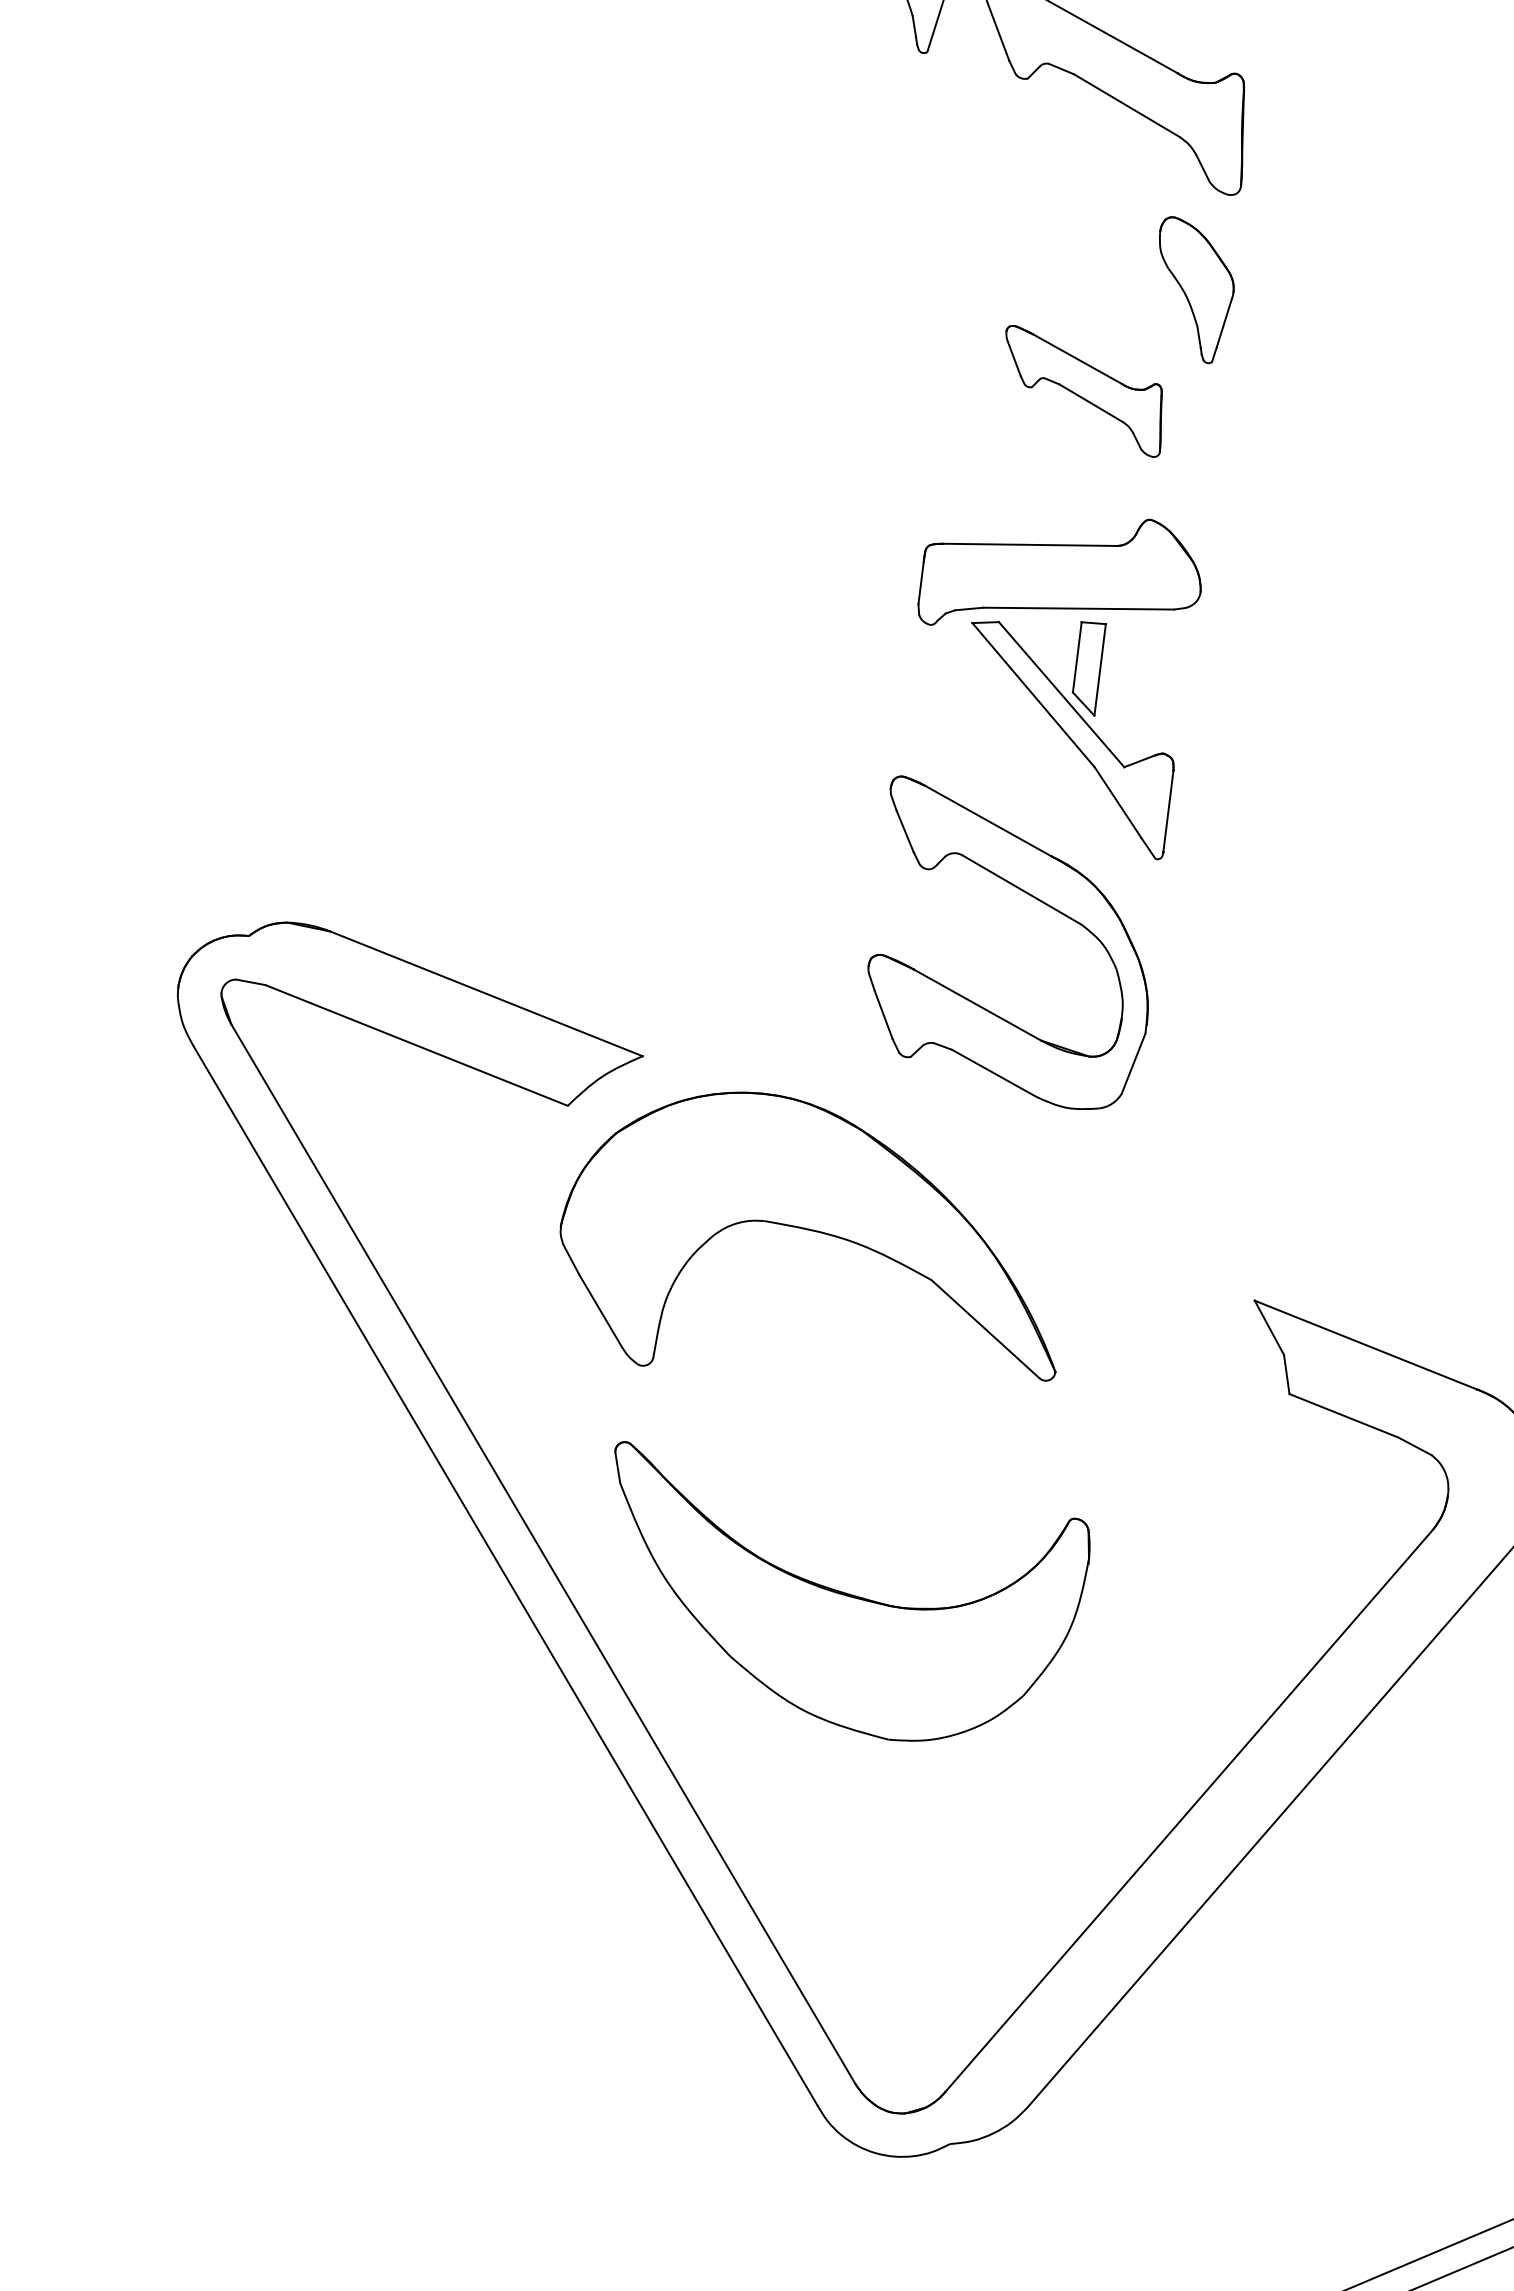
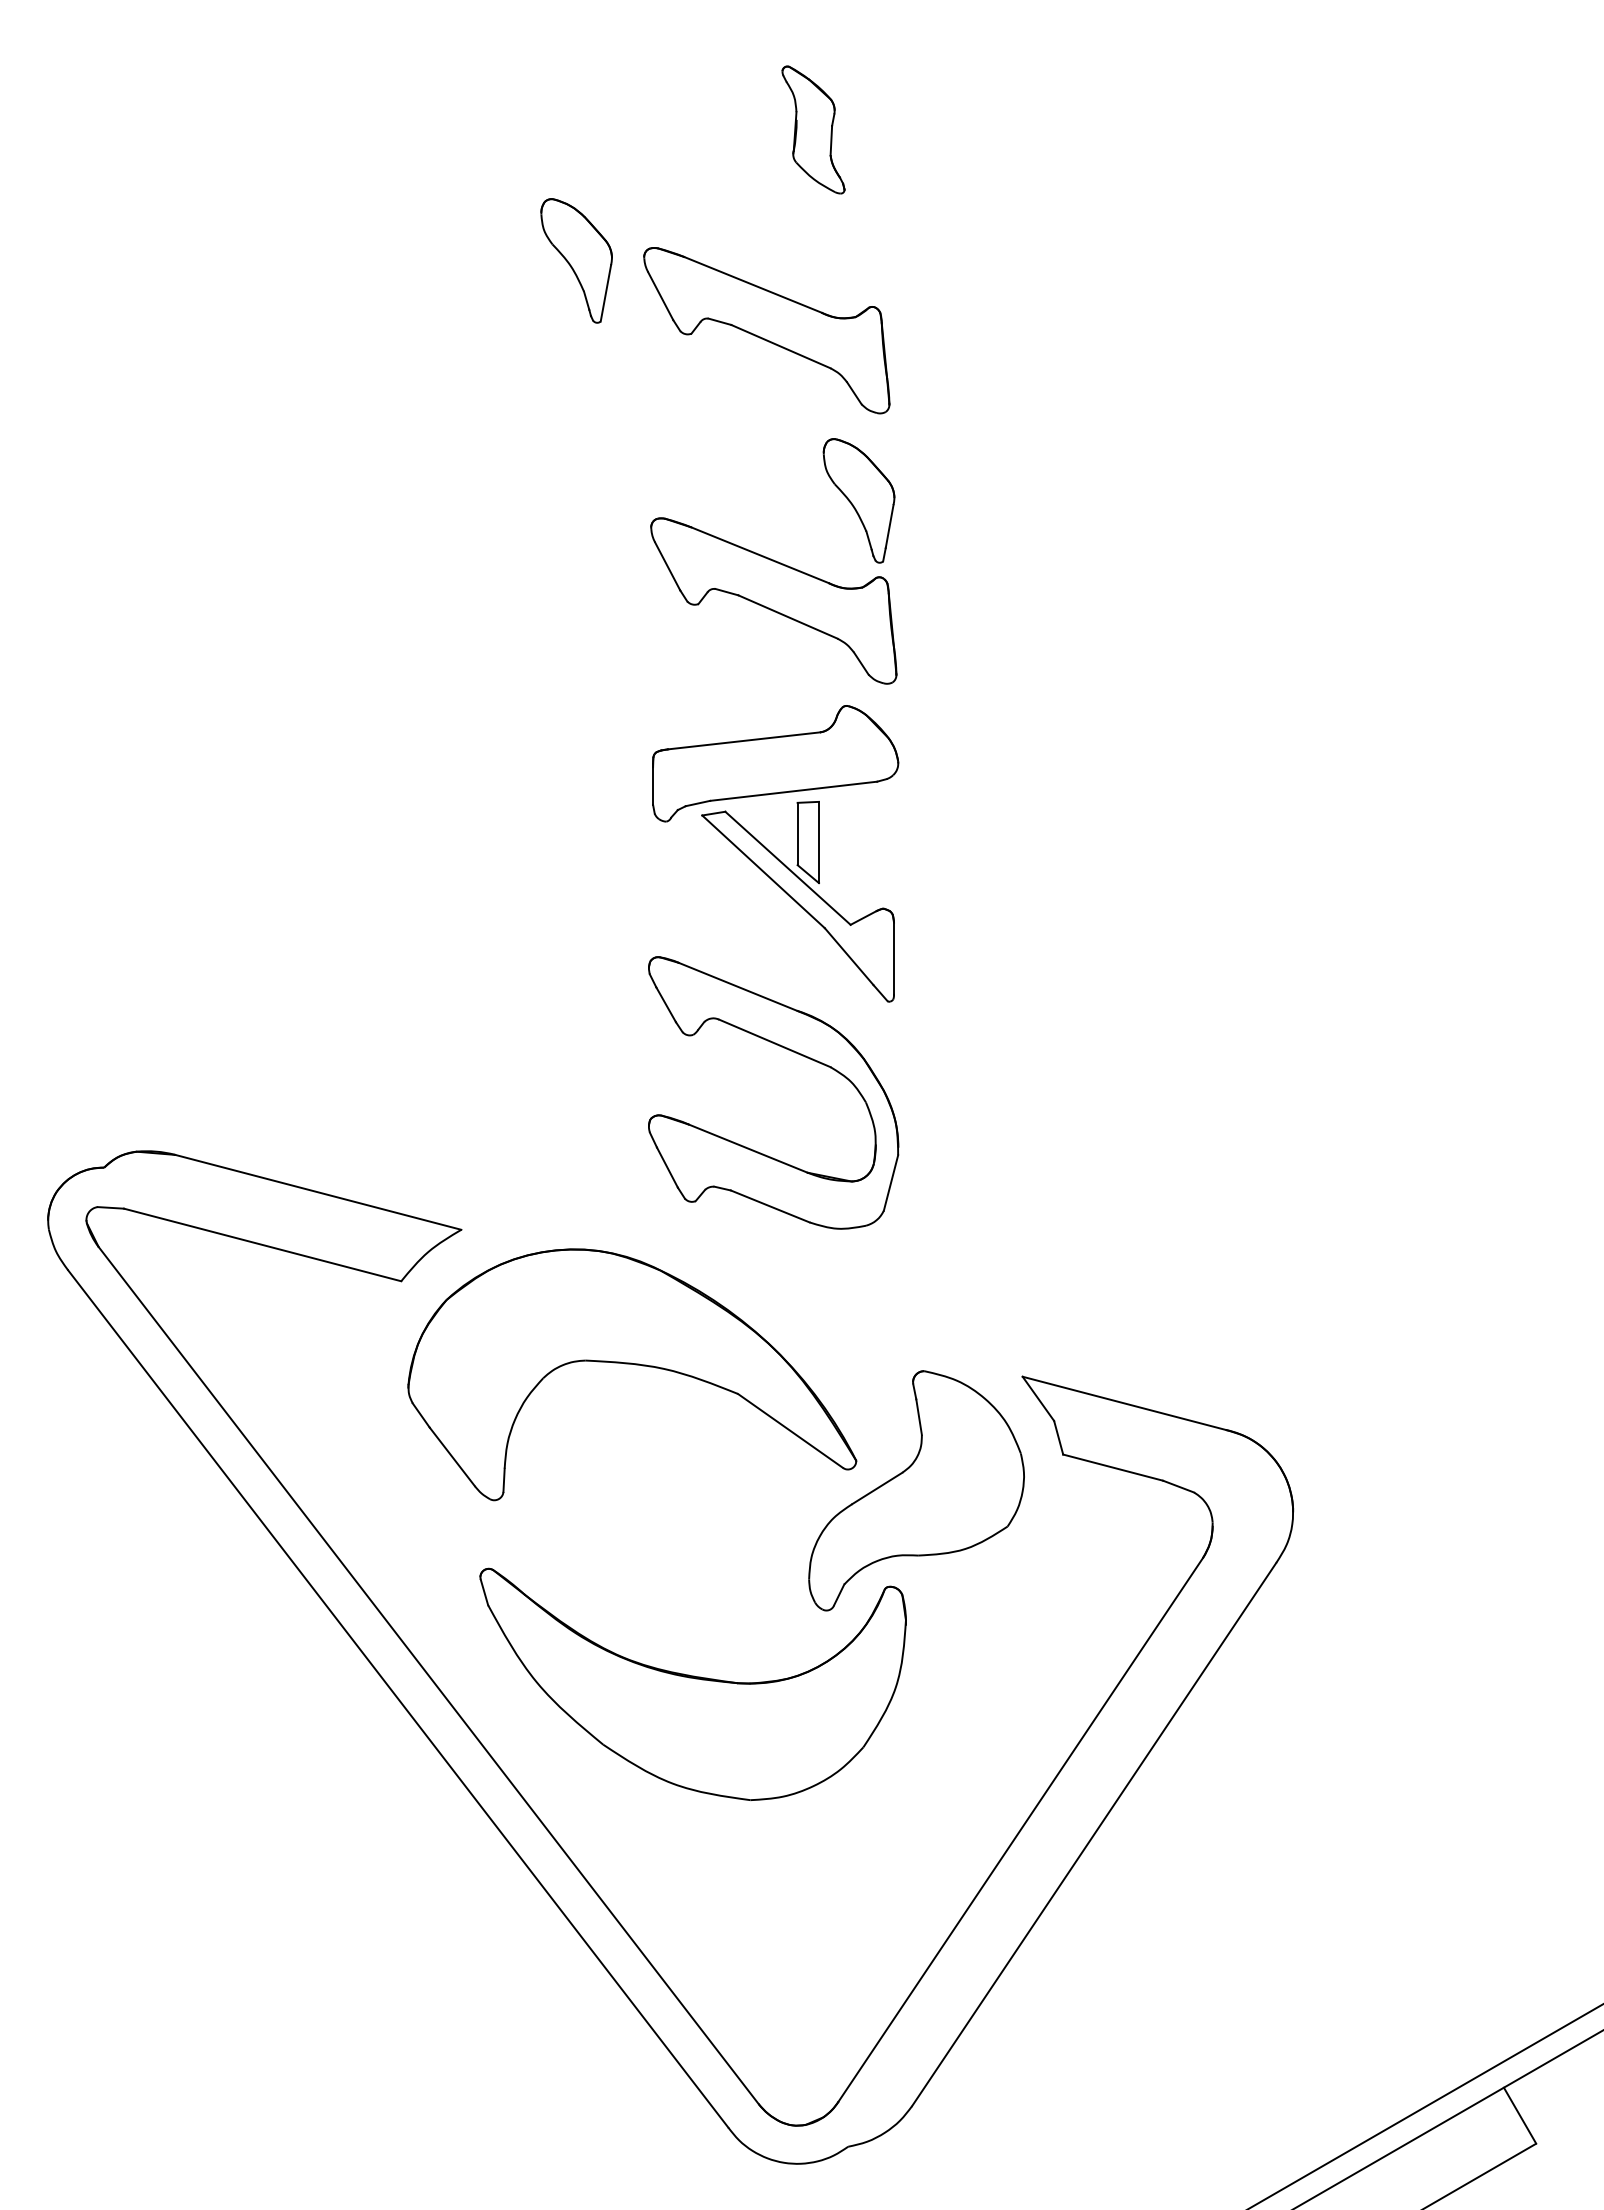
part: (1082, 390) -> (773, 600), size x1.67
part: (1119, 1413) -> (916, 1490), added

